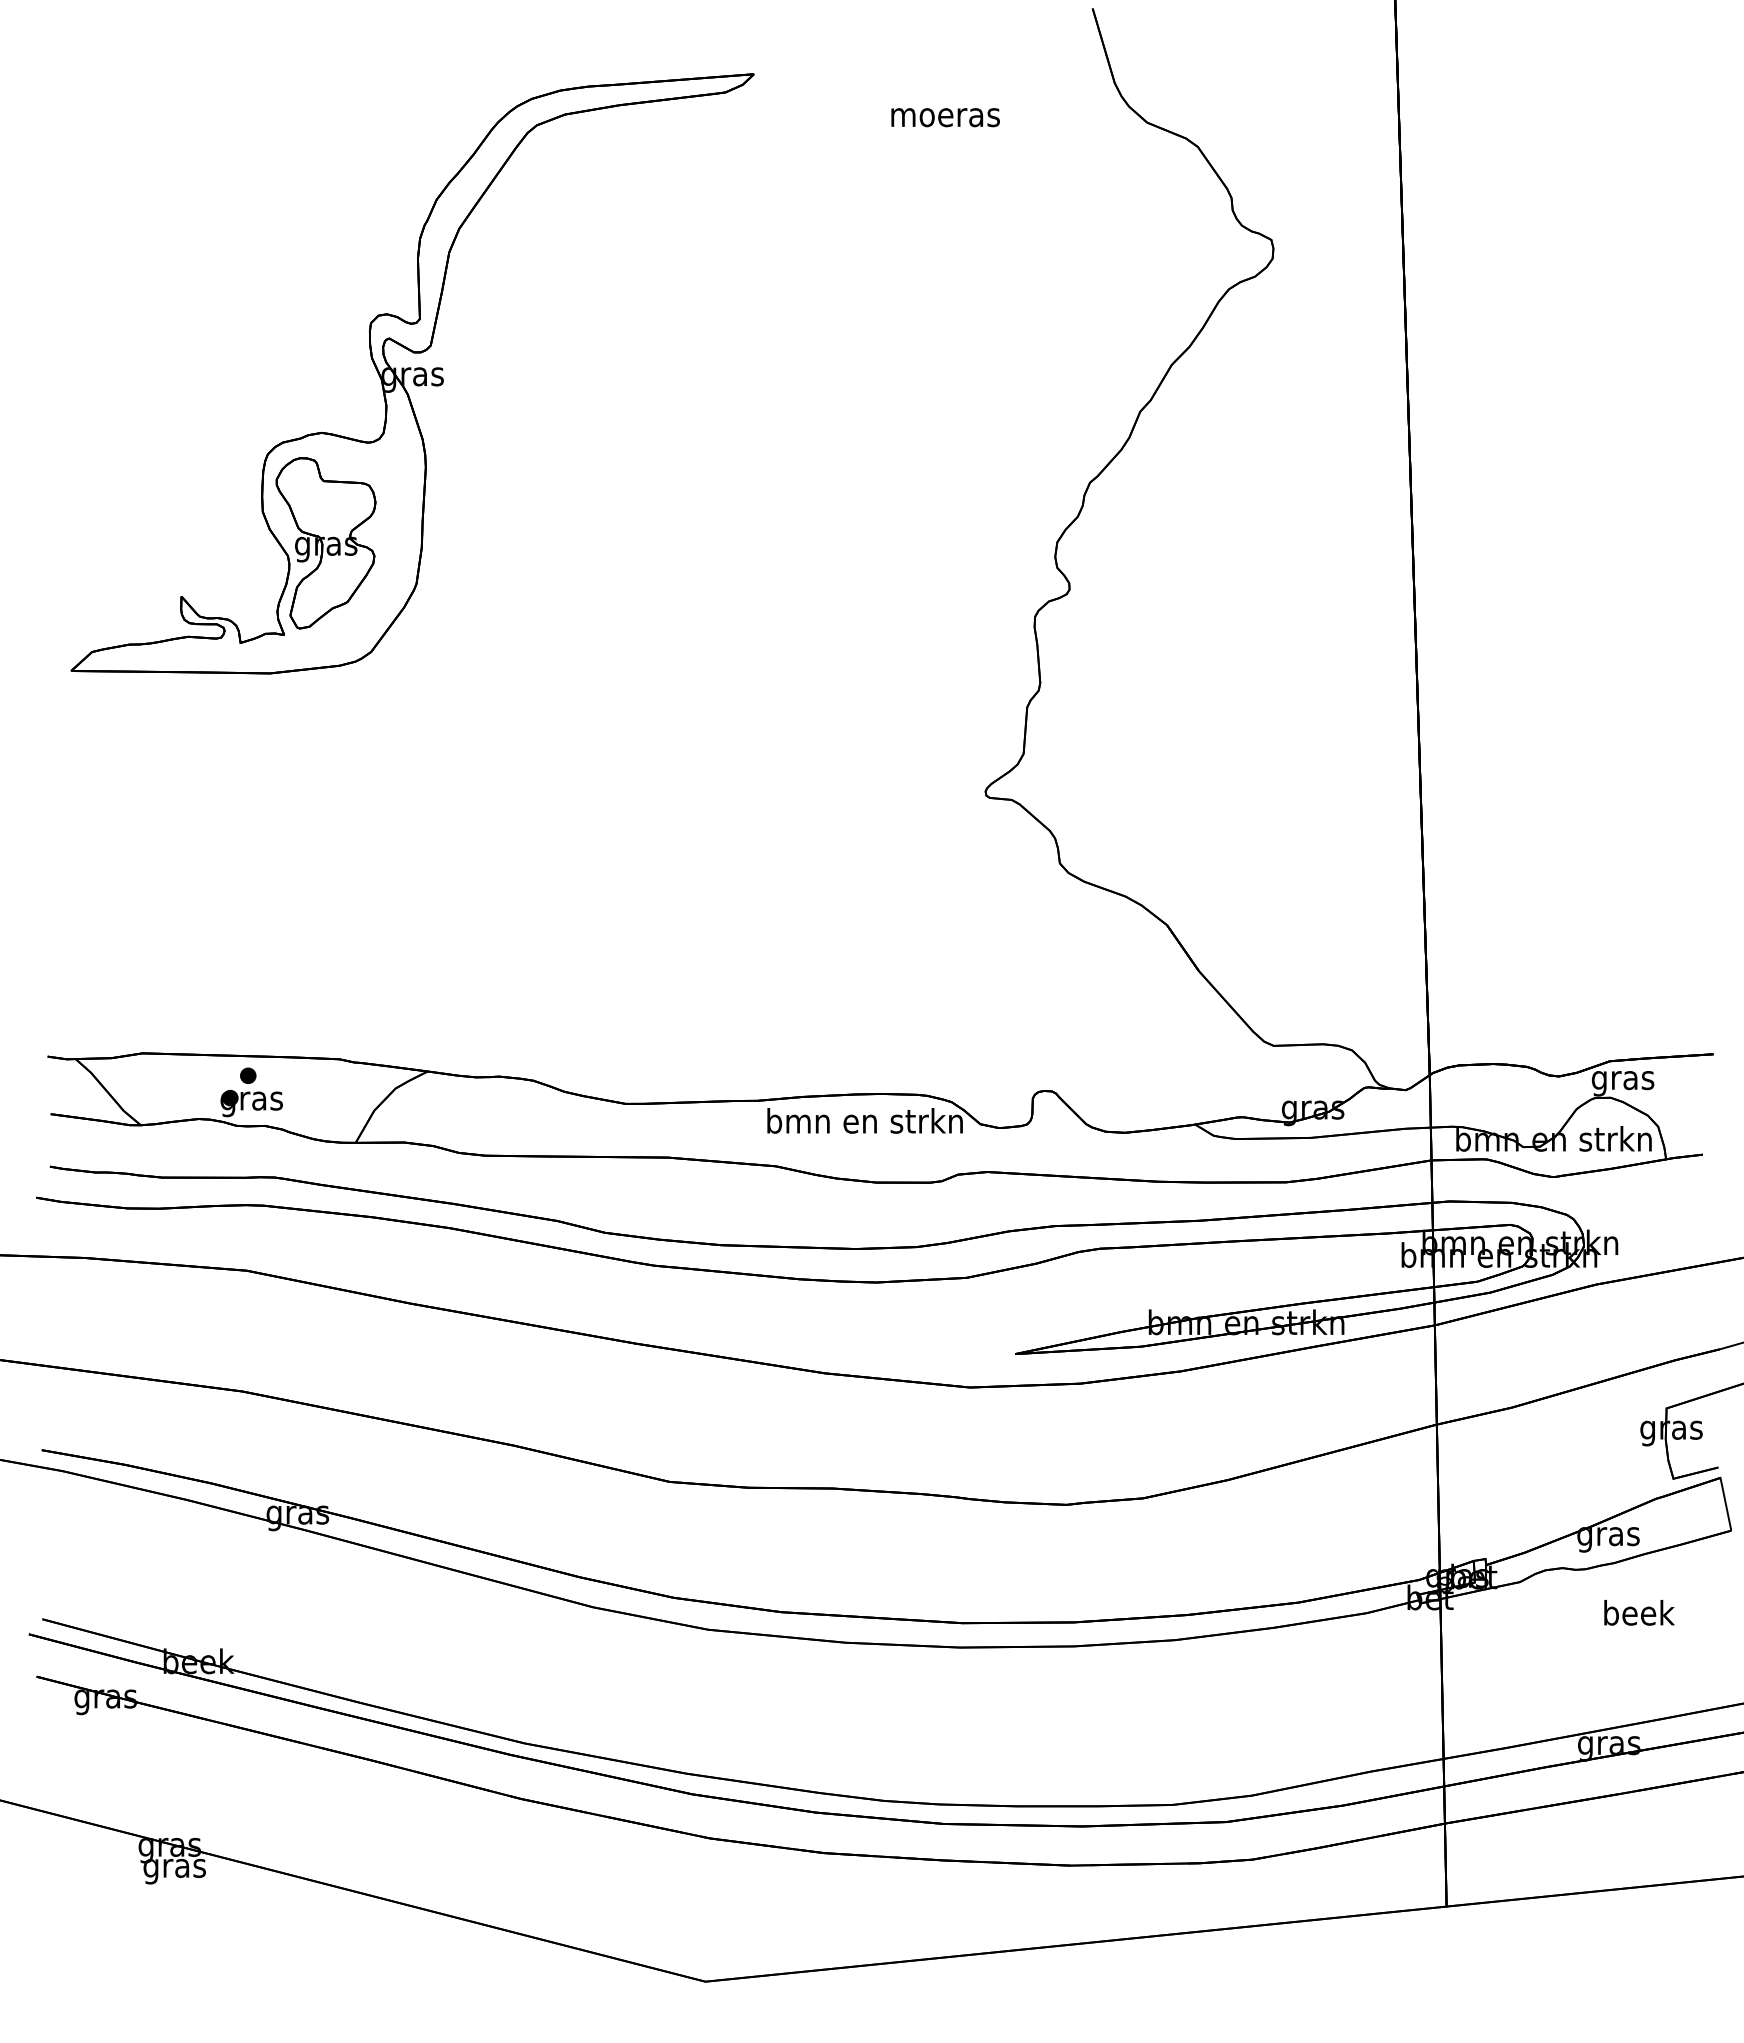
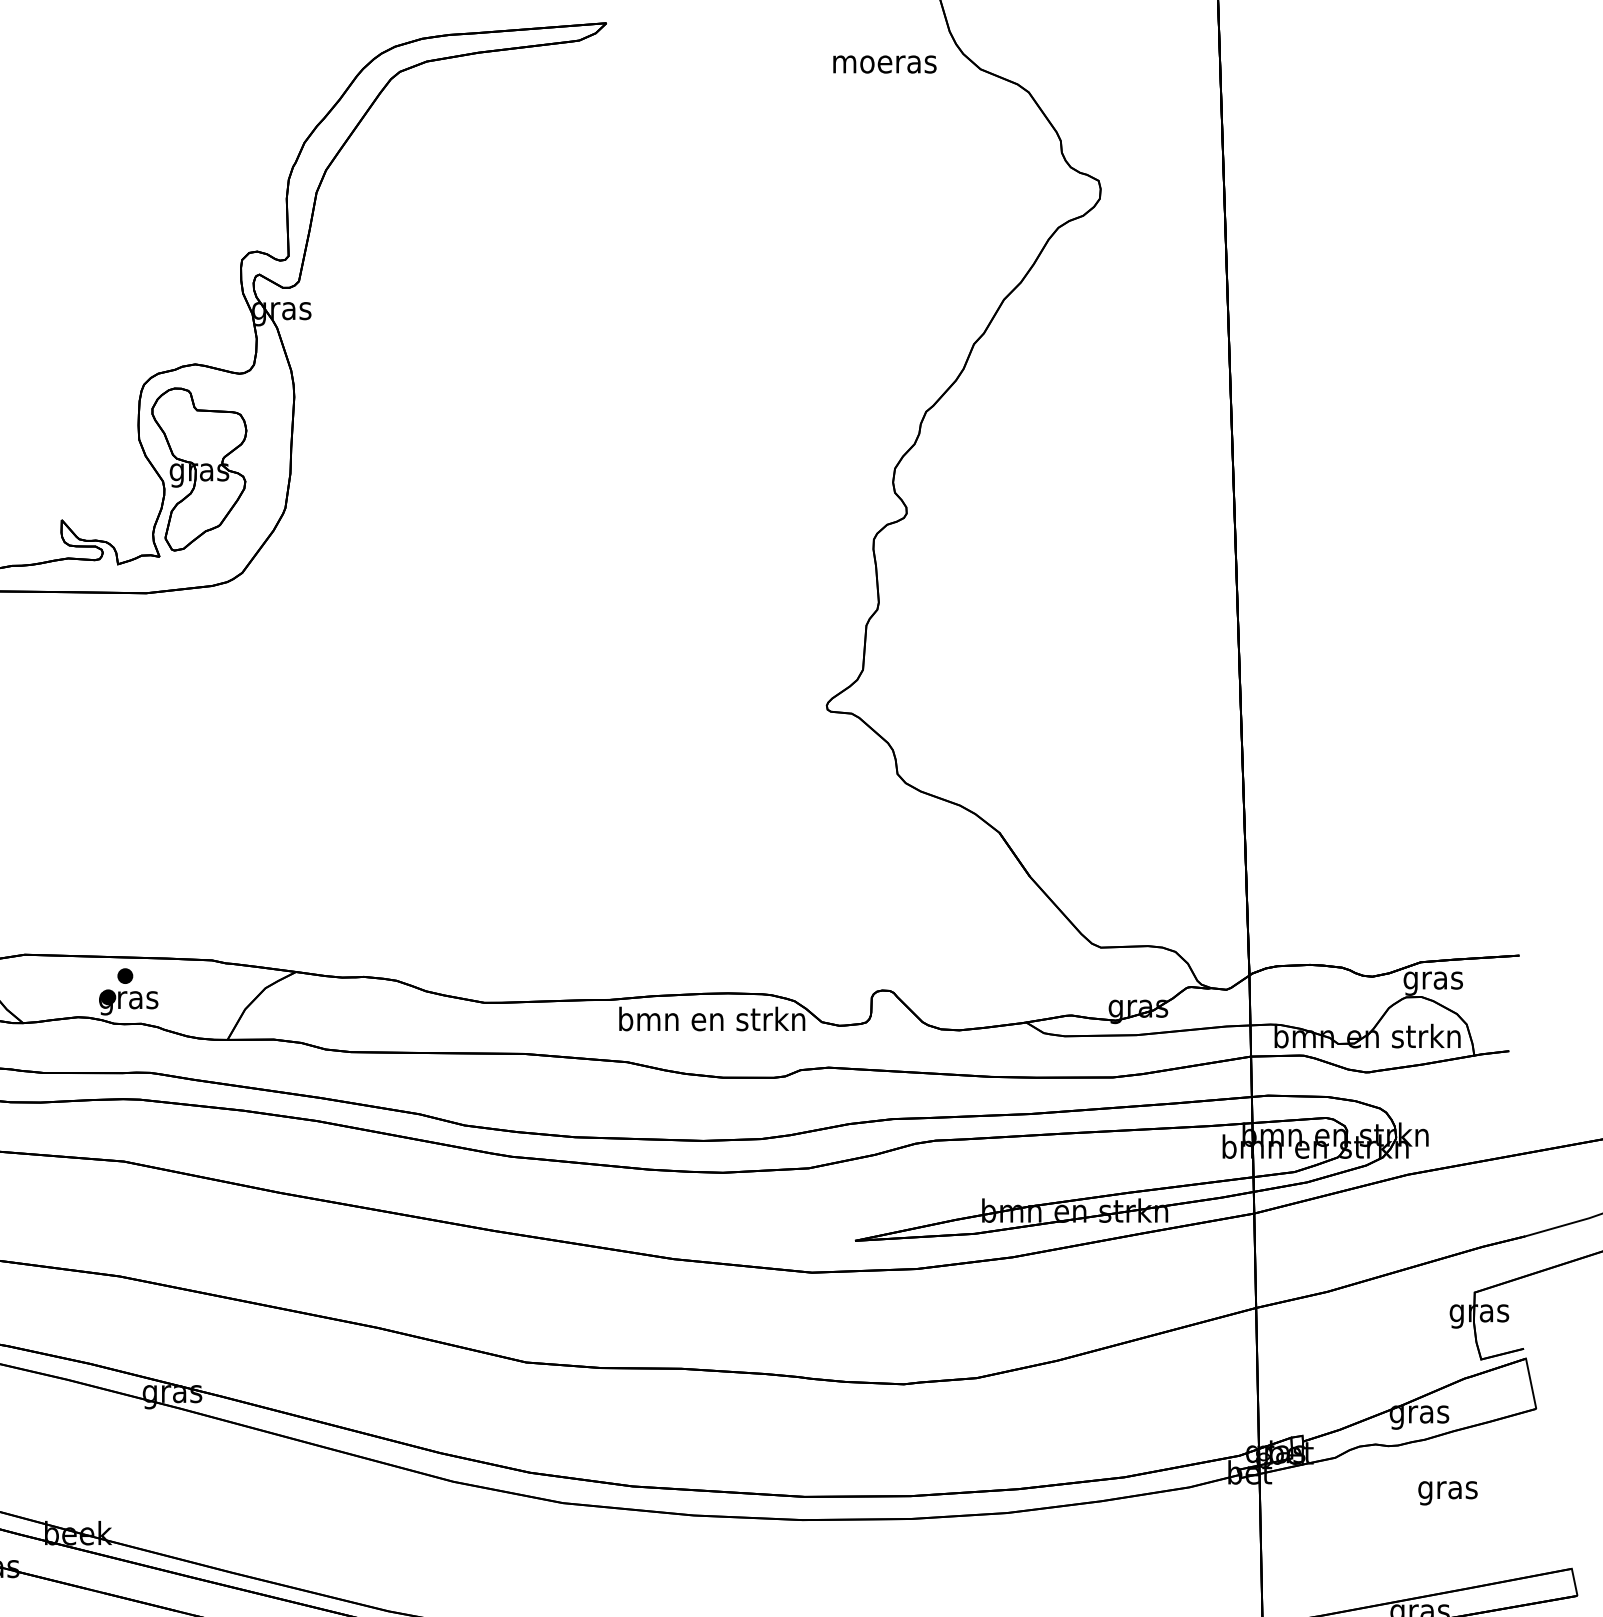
text: (945, 117) -> (884, 64), moved
text: (1639, 1616) -> (1448, 1490), beek -> gras

